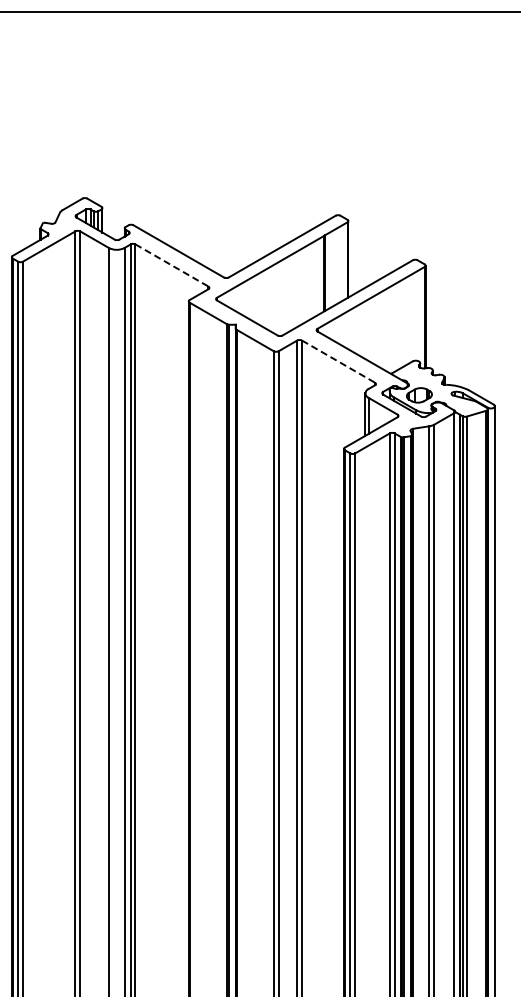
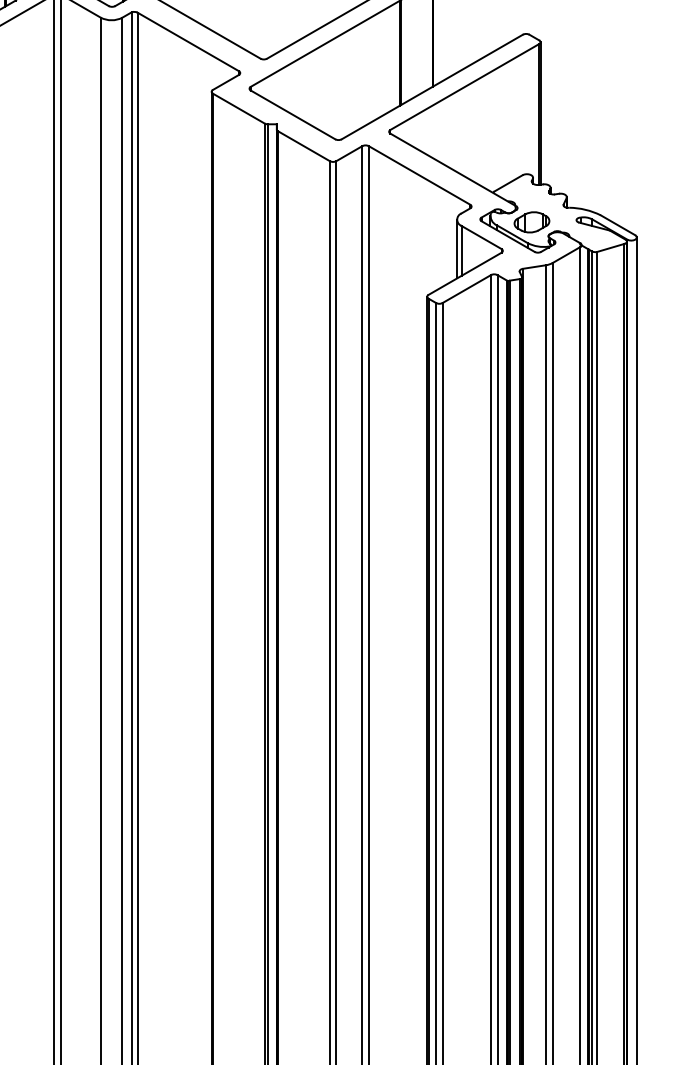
line: (172, 265) -> (189, 41), dashed -> solid
line: (338, 361) -> (419, 175), dashed -> solid

